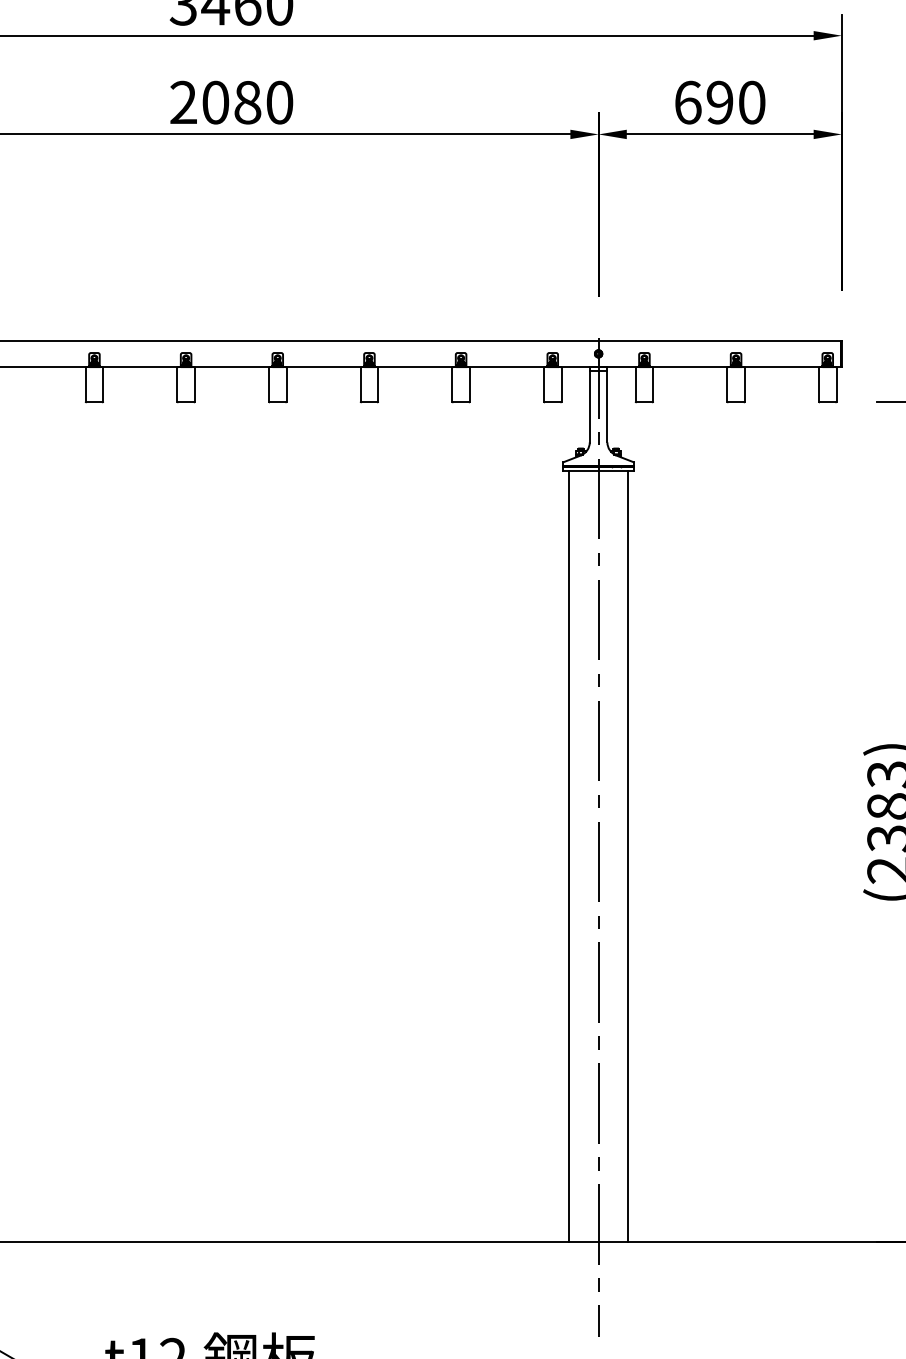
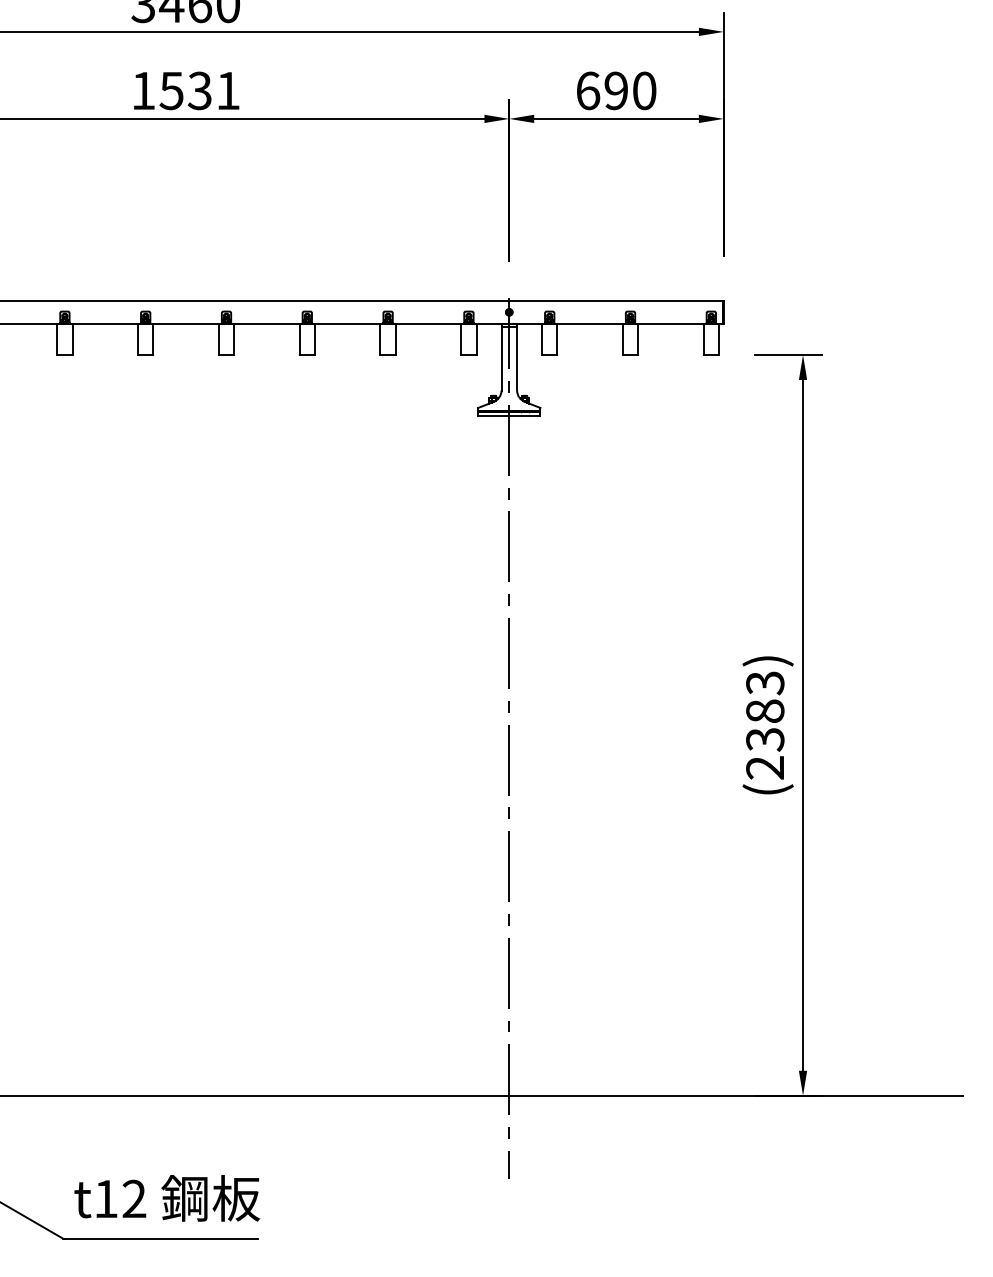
text: (231, 102) -> (185, 90), 2080 -> 1531
line: (569, 856) -> (483, 755), removed
line: (627, 856) -> (534, 755), removed

